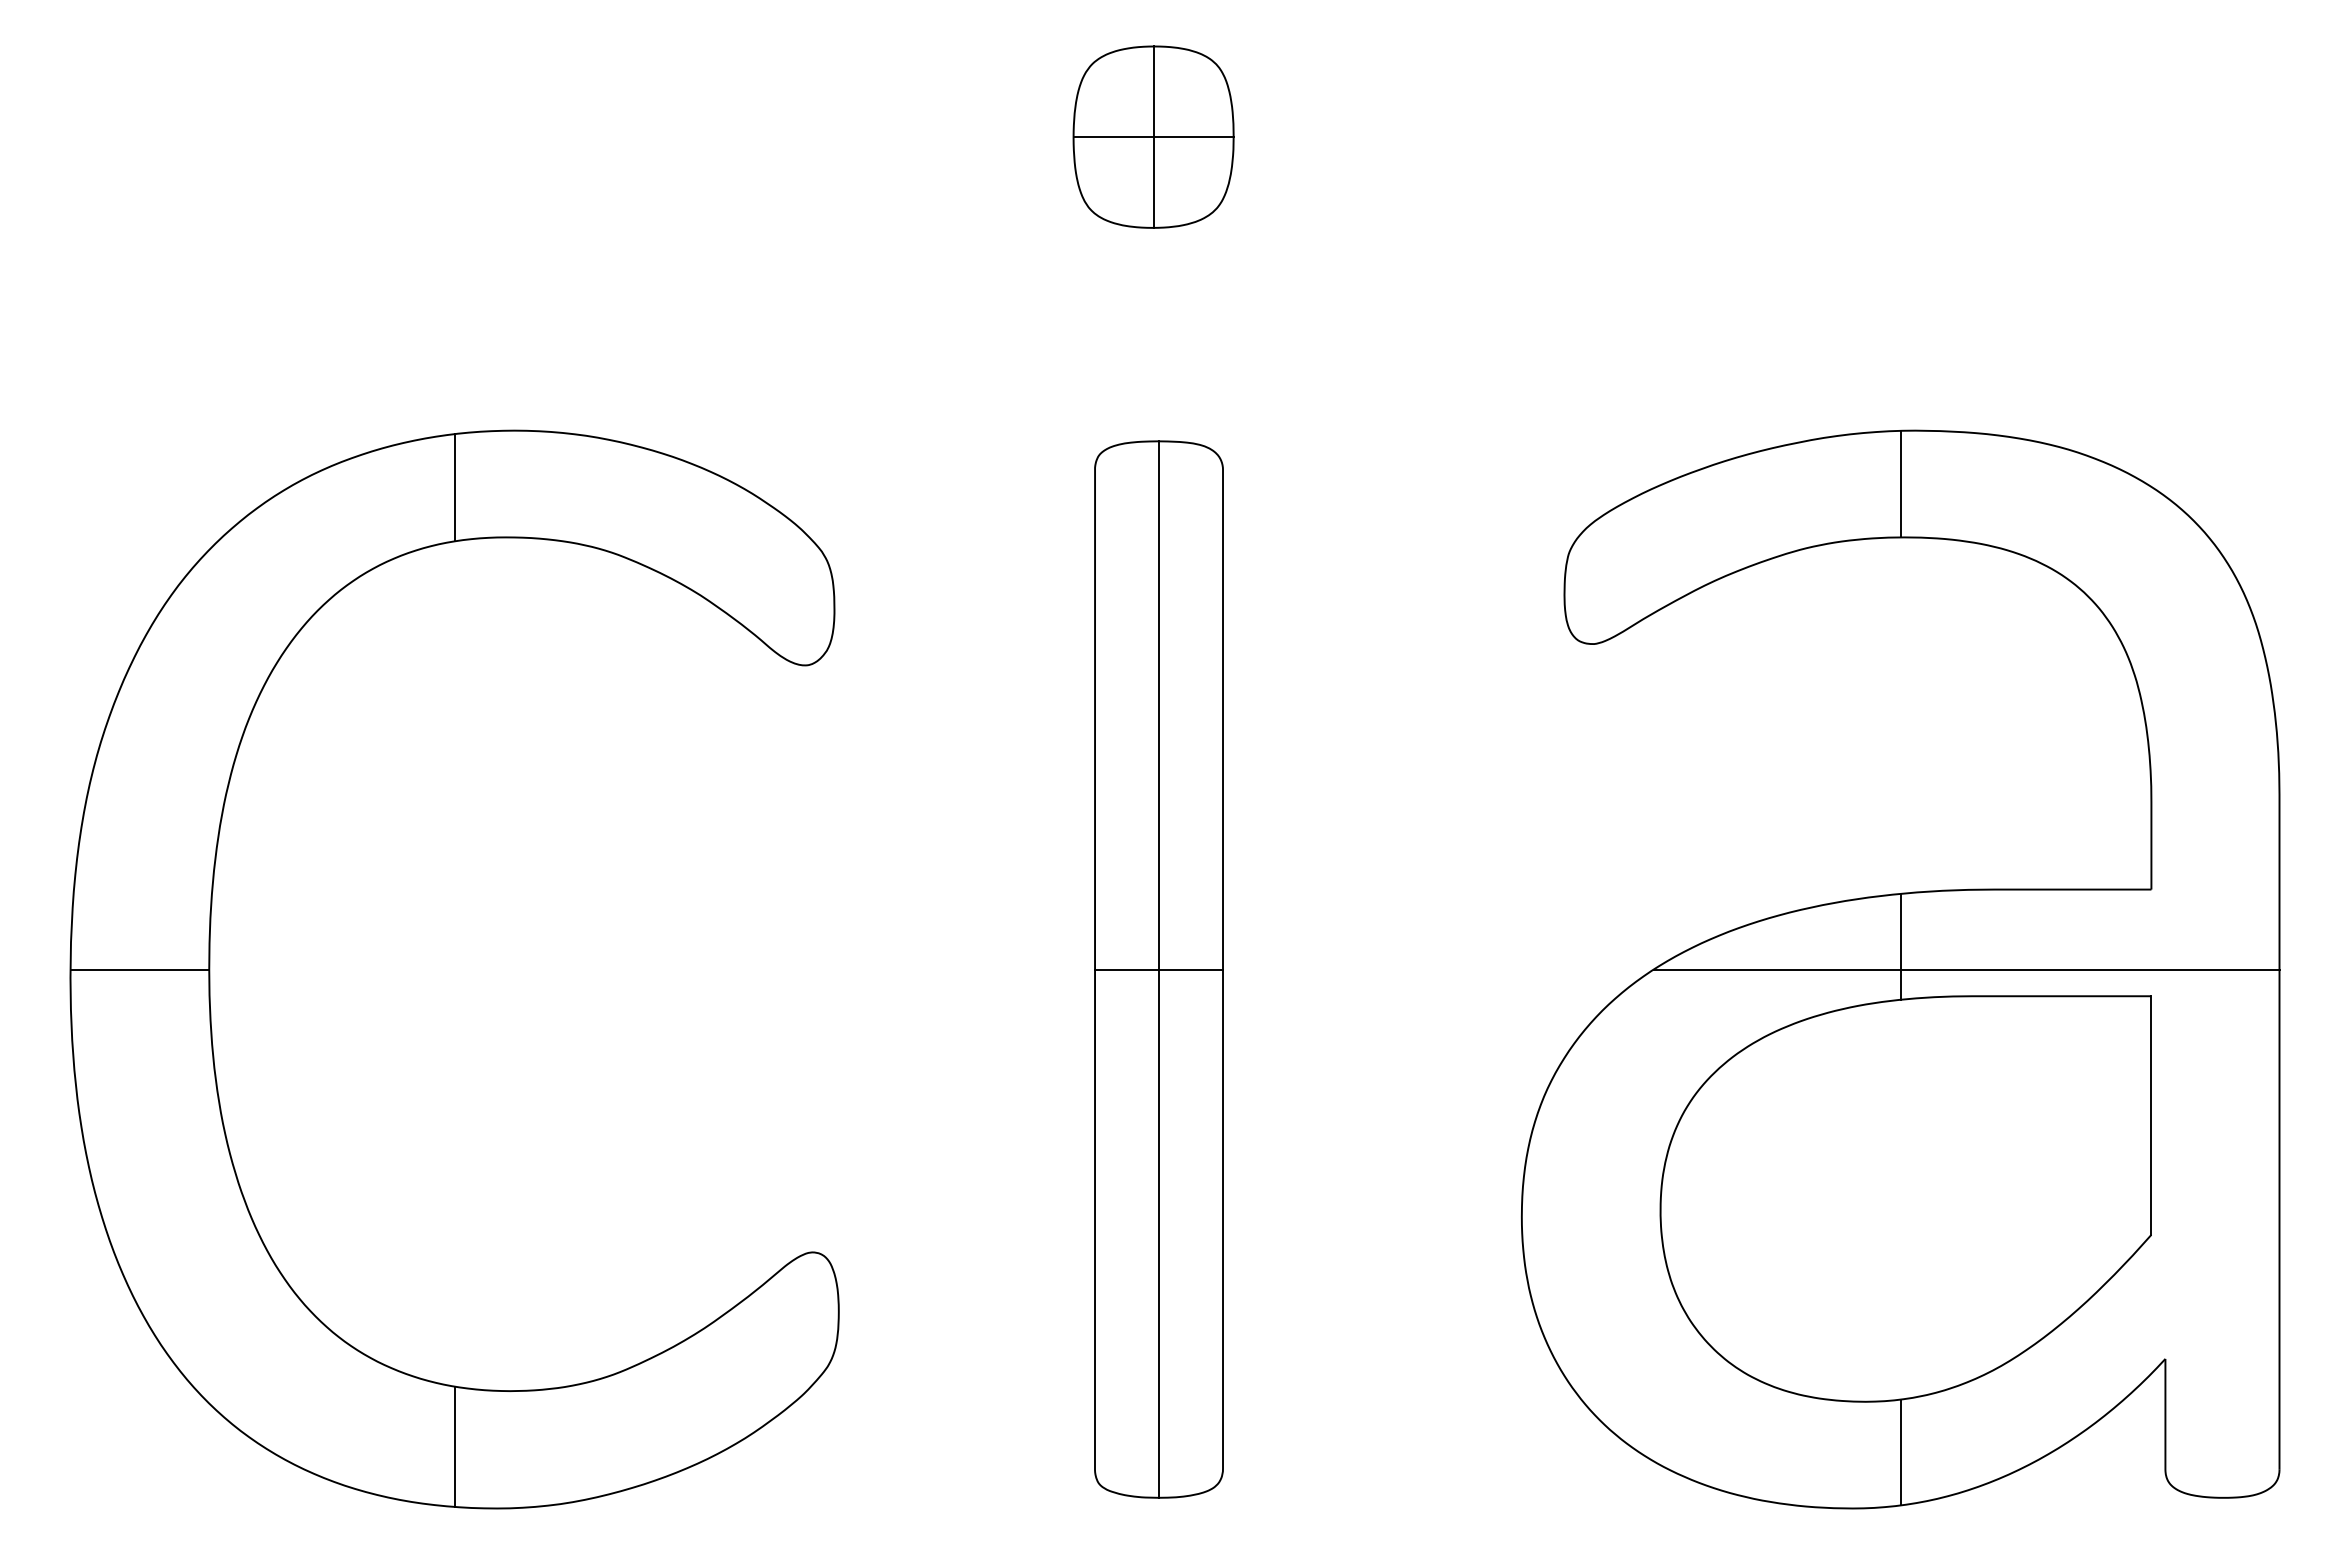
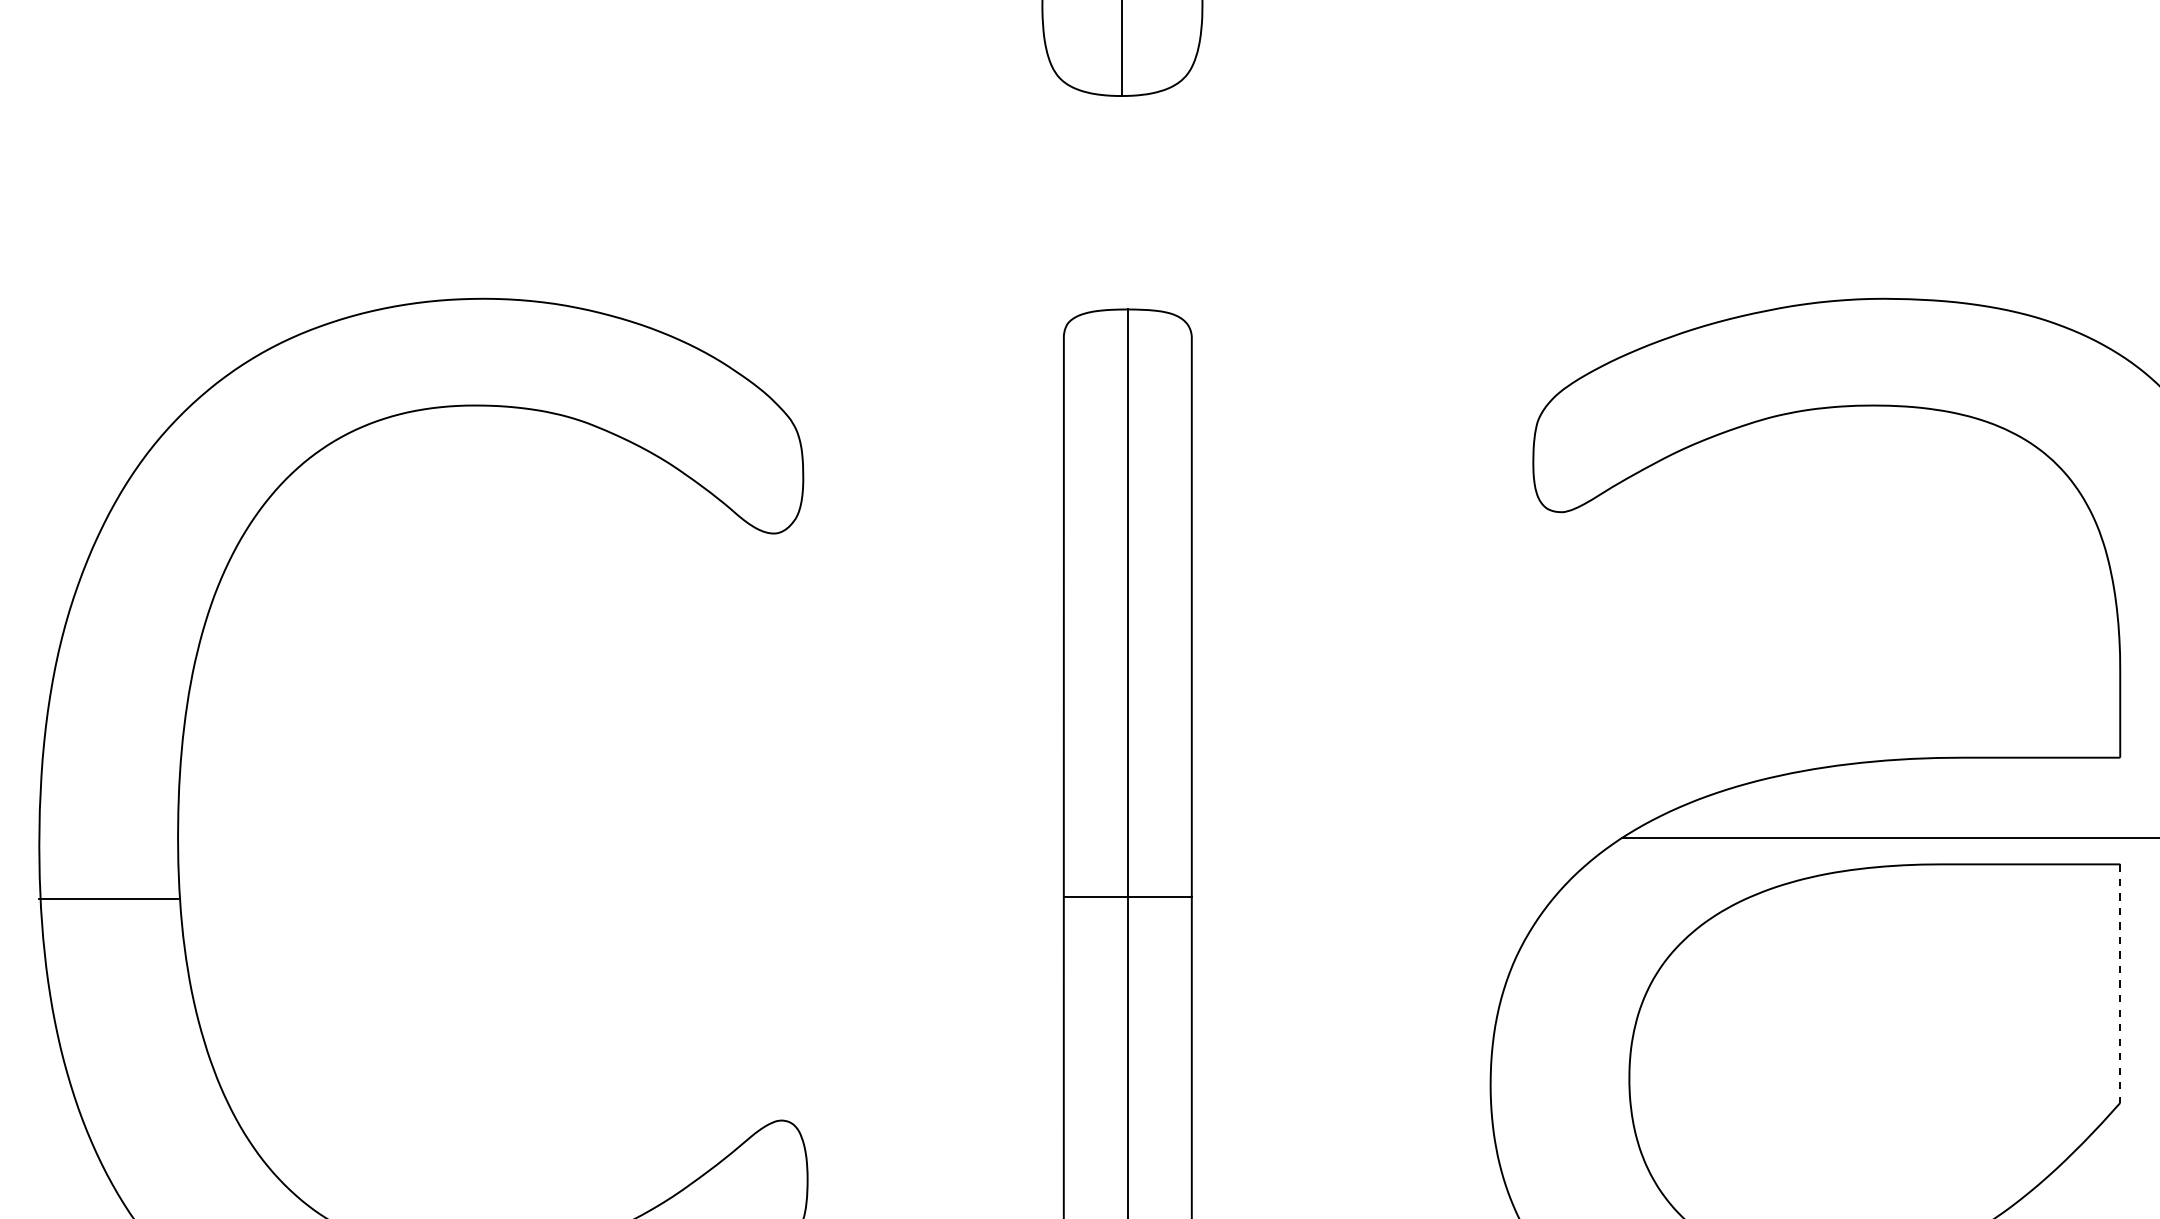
line: (1153, 137) -> (1122, 5), removed
line: (1900, 483) -> (1869, 351), removed
line: (454, 487) -> (423, 355), removed
line: (1900, 946) -> (1869, 814), removed
line: (139, 969) -> (108, 898), moved
line: (1158, 969) -> (1127, 896), moved
line: (2151, 1116) -> (2120, 984), solid -> dashed

